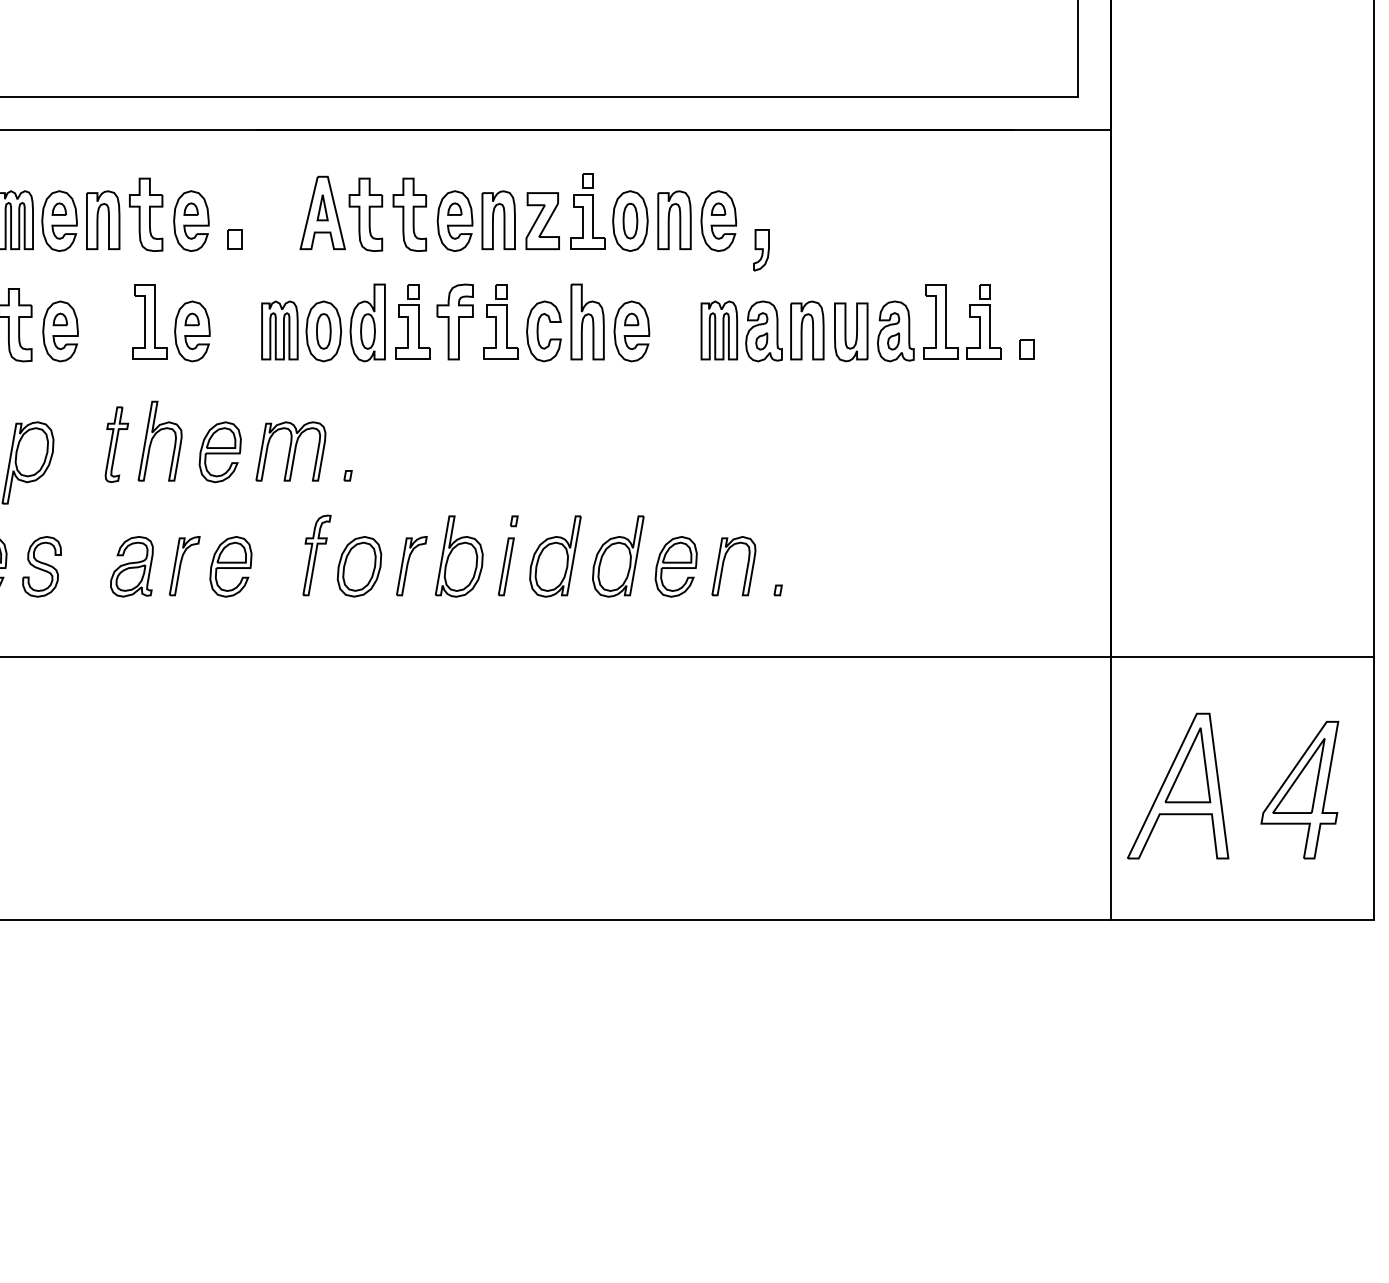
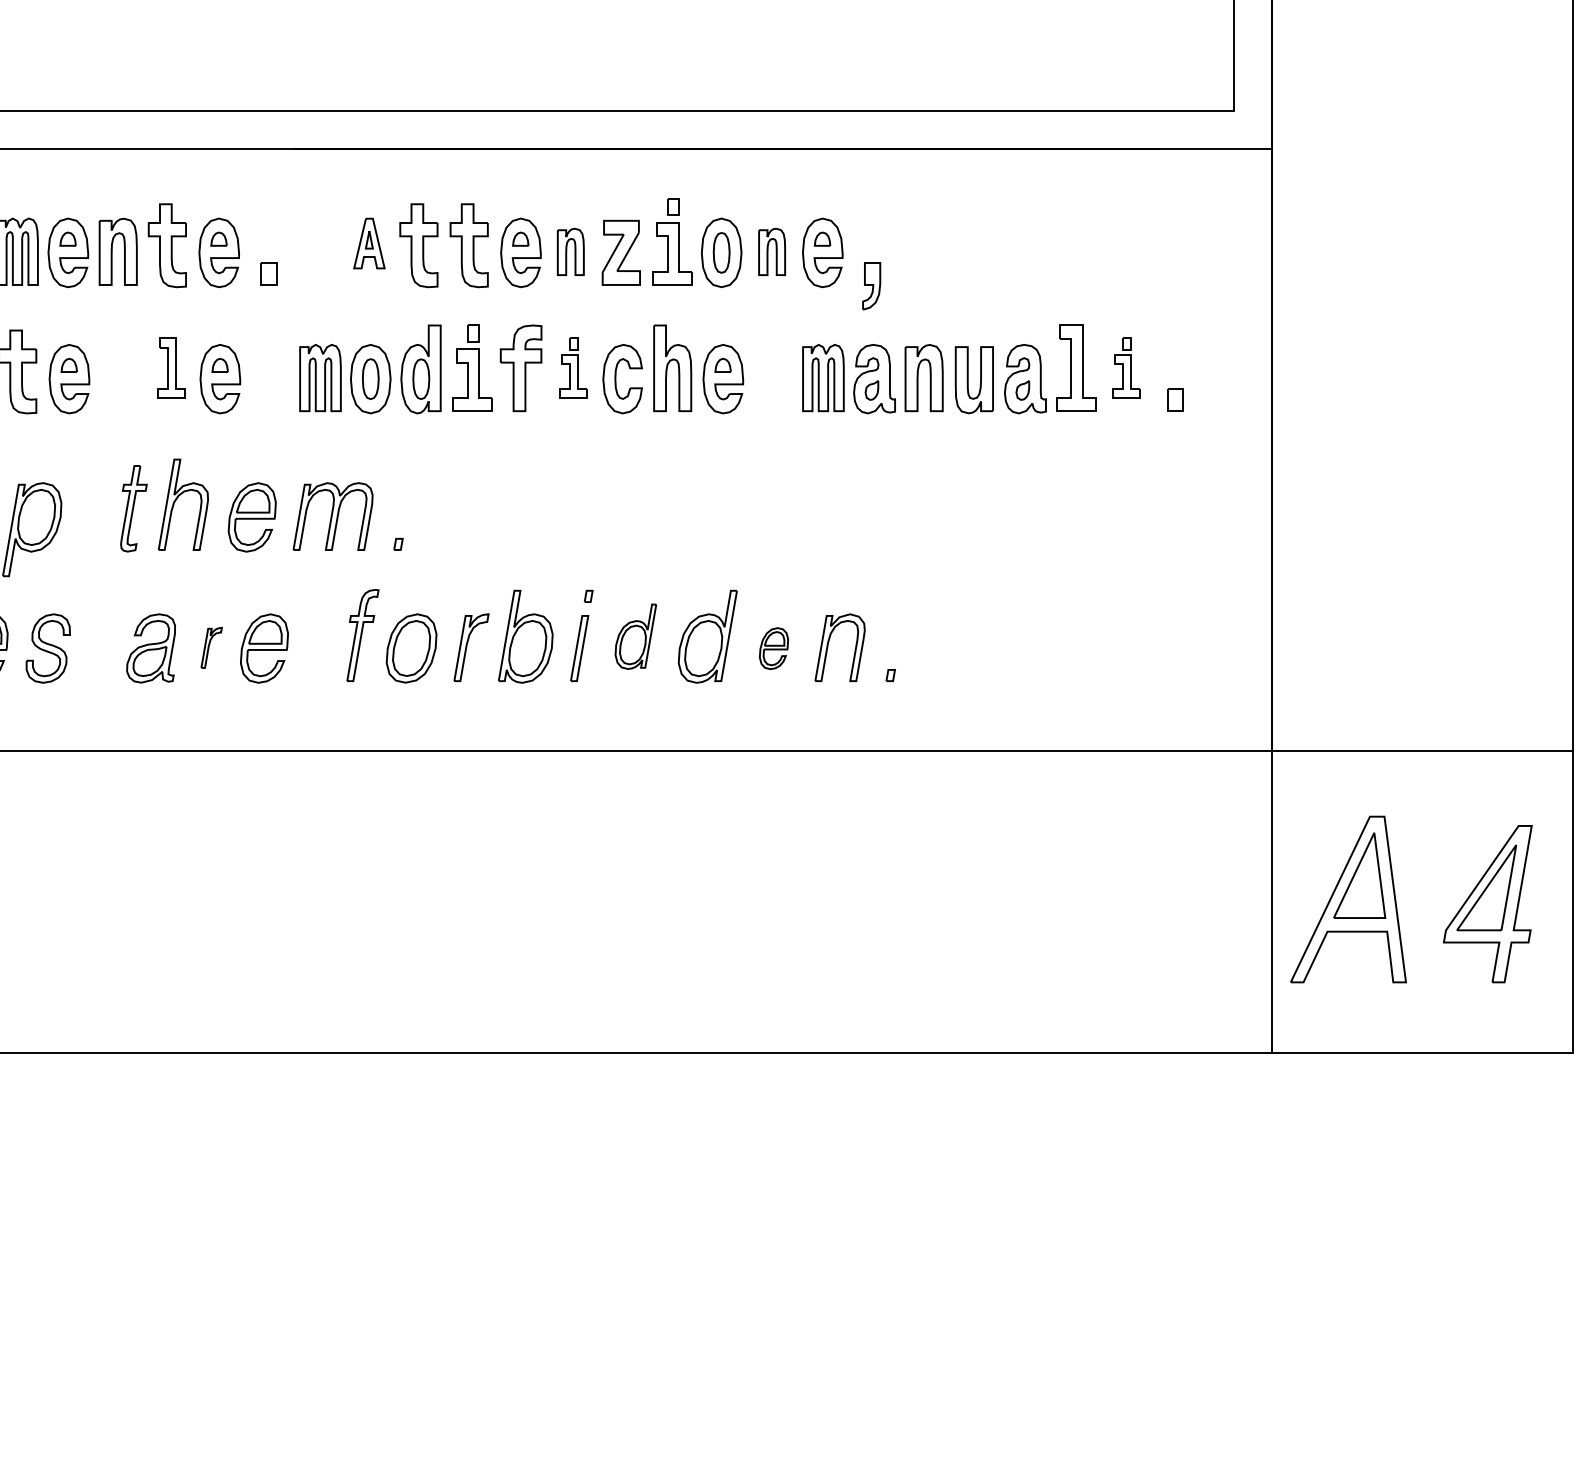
part: (322, 212) -> (369, 243), size x0.6
part: (498, 220) -> (570, 252), size x0.7
part: (674, 220) -> (772, 252), size x0.7
part: (149, 321) -> (171, 367), size x0.7
part: (500, 321) -> (572, 367), size x0.7
part: (983, 321) -> (1125, 367), size x0.7
part: (555, 556) -> (635, 636), size x0.7
part: (184, 566) -> (211, 648), size x0.6
part: (675, 566) -> (773, 648), size x0.6

